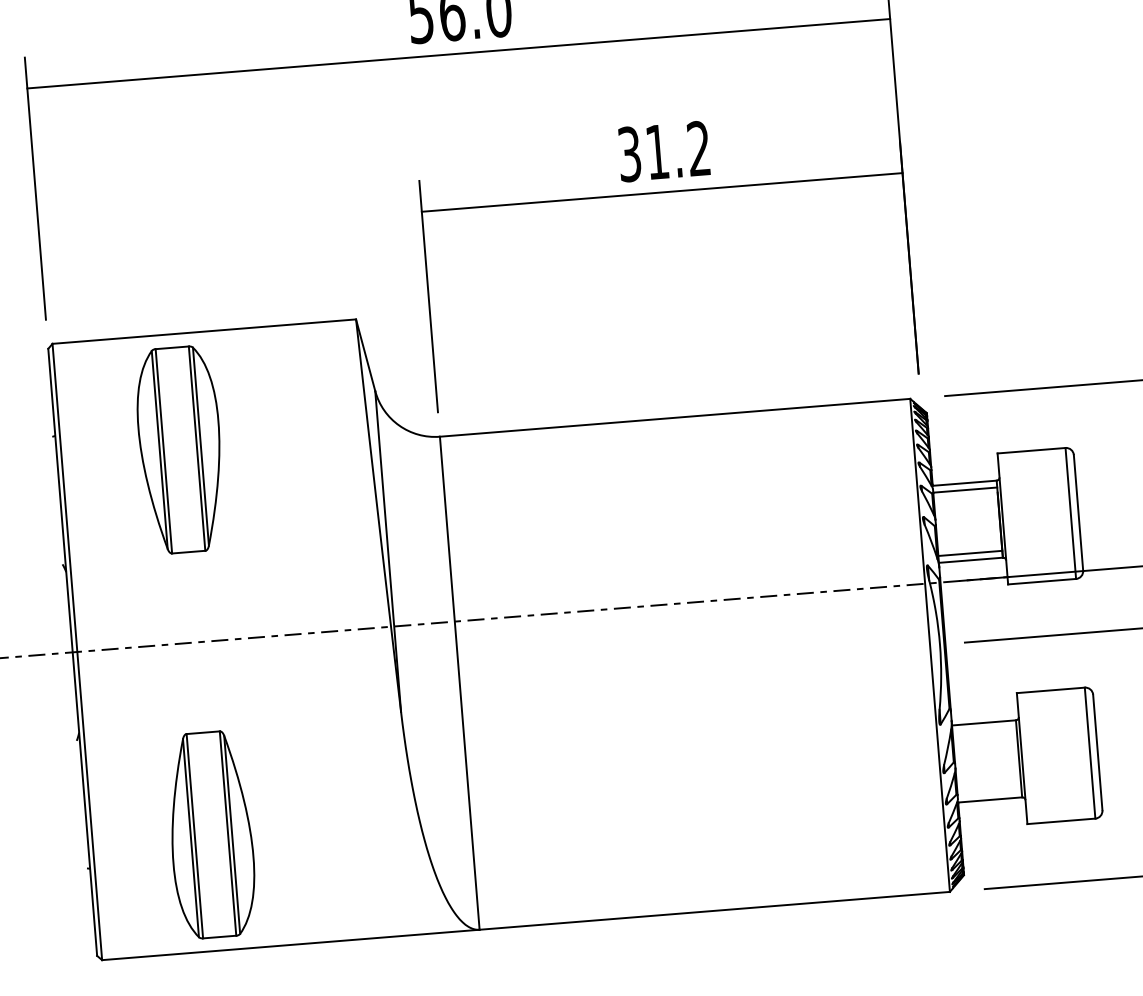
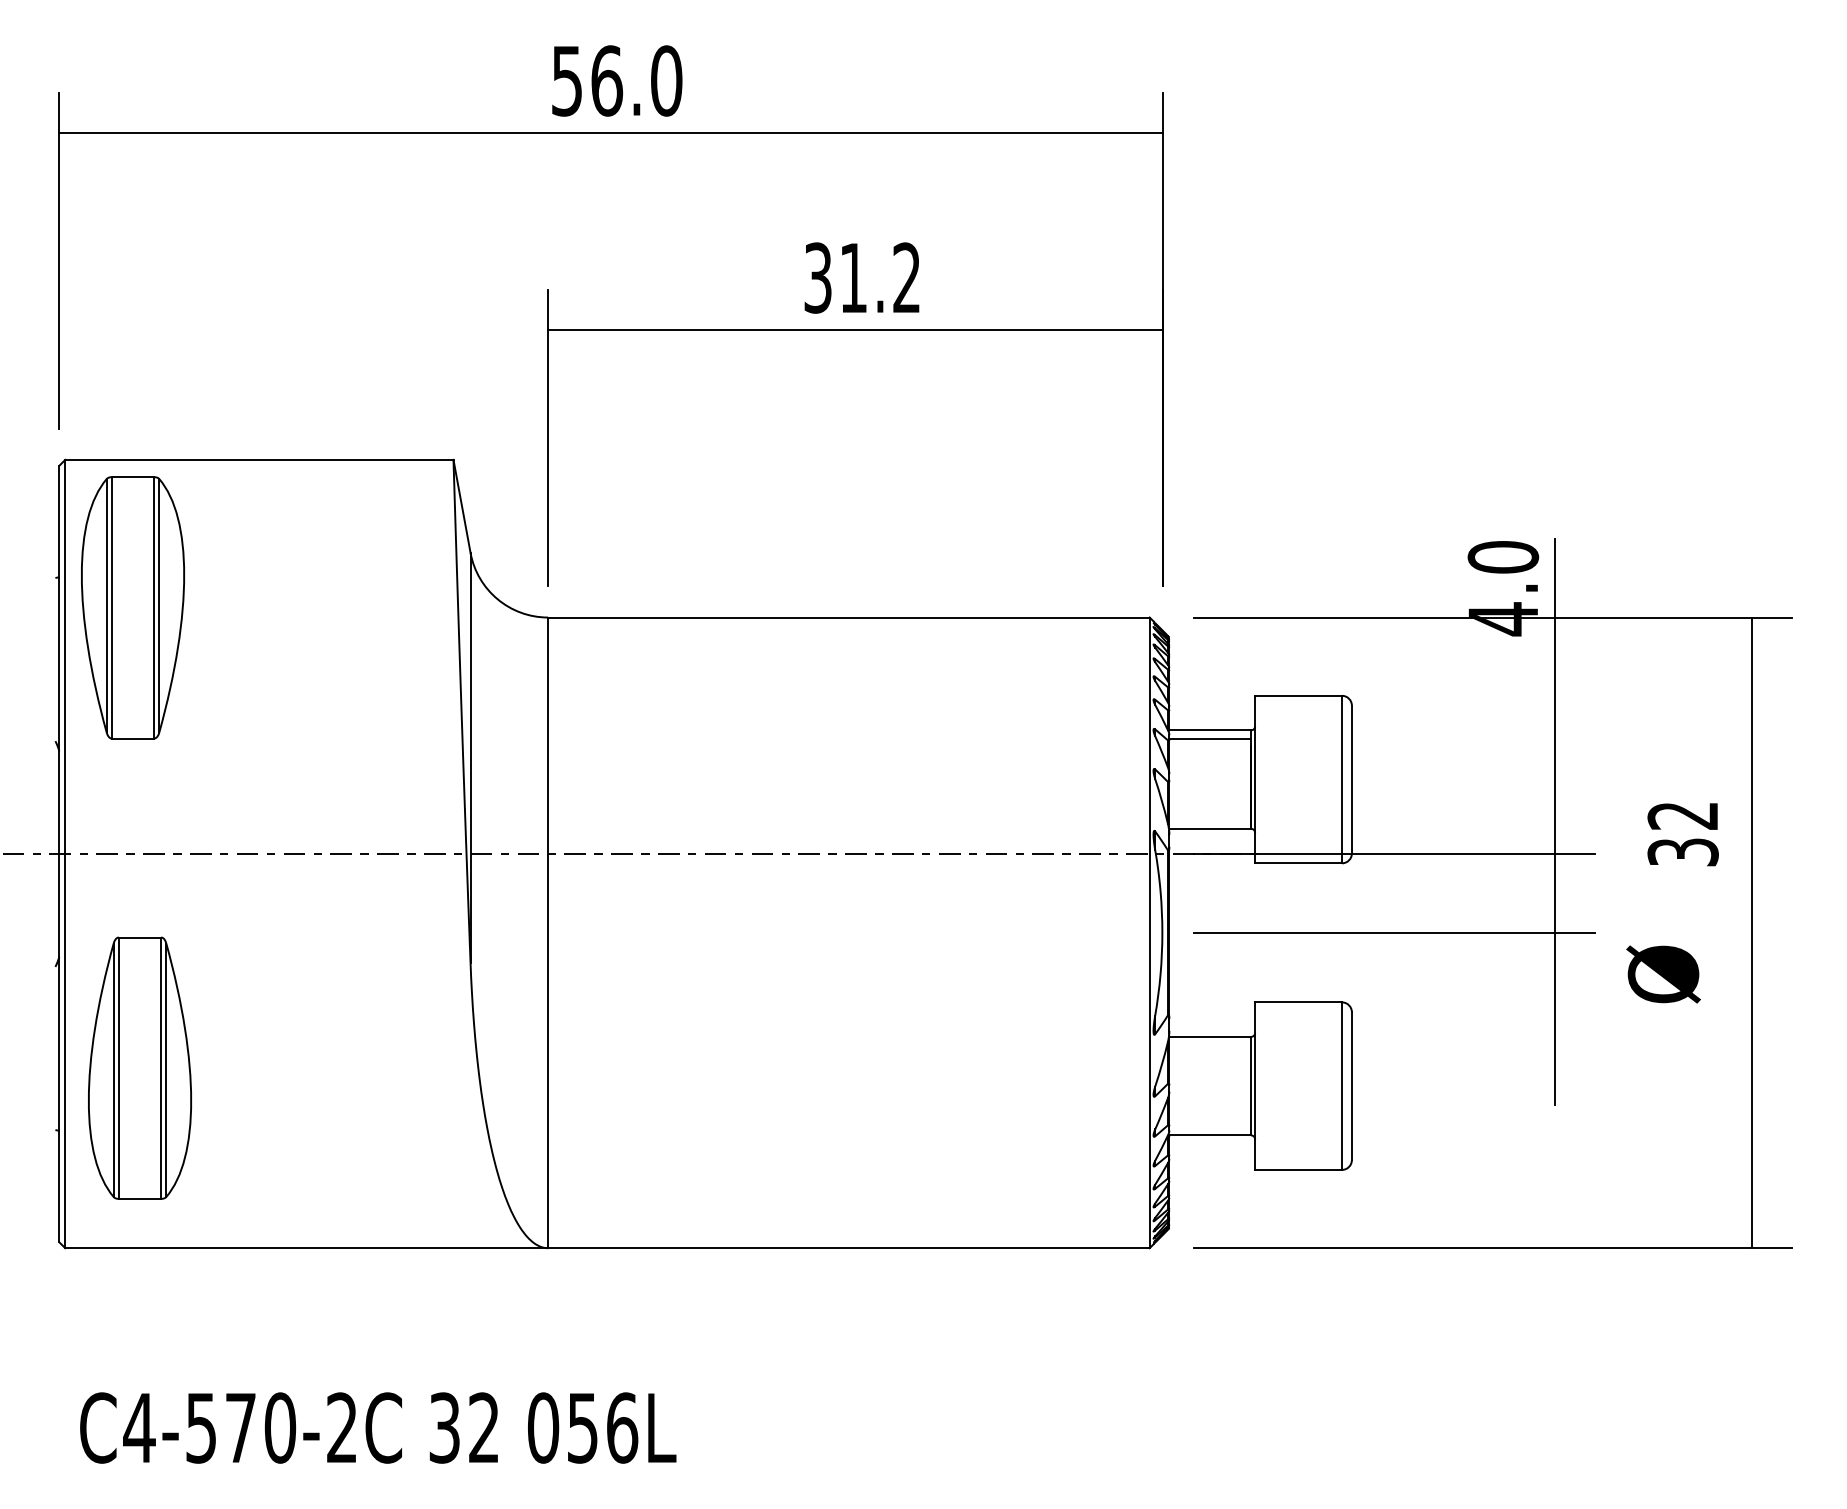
part: (180, 449) -> (132, 607), moved
line: (970, 553) -> (1210, 820), removed
part: (211, 834) -> (139, 1067), moved

